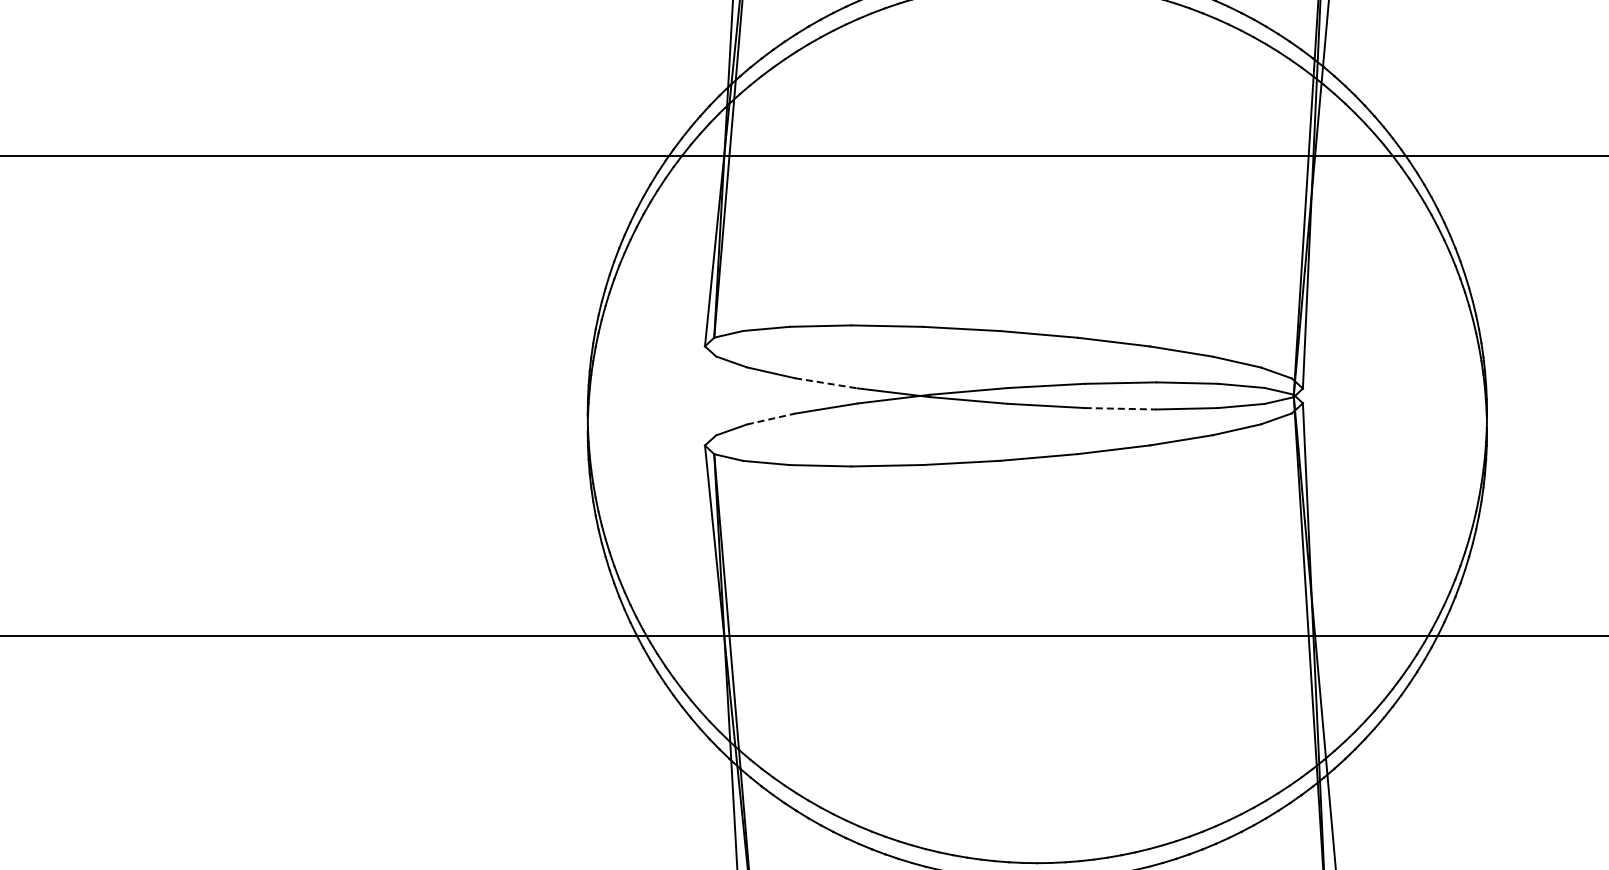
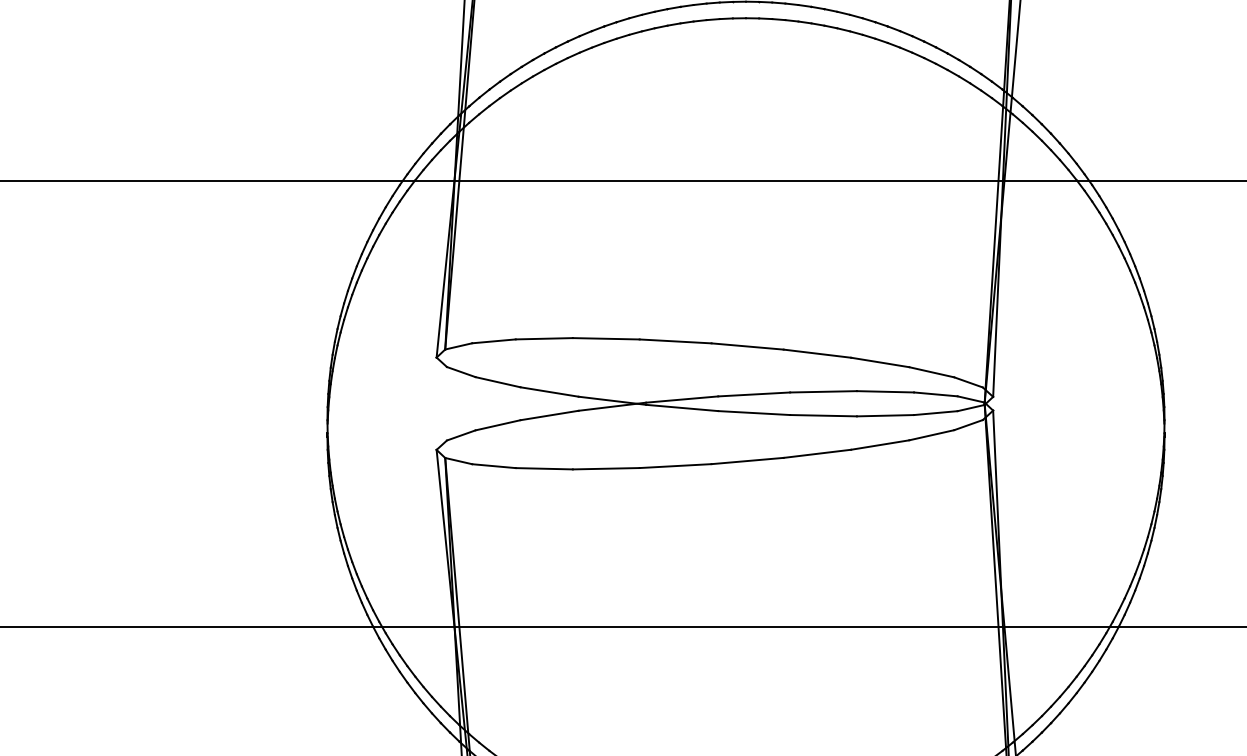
line: (826, 383) -> (549, 392), dashed -> solid
line: (1120, 408) -> (823, 415), dashed -> solid
line: (770, 419) -> (497, 425), dashed -> solid

